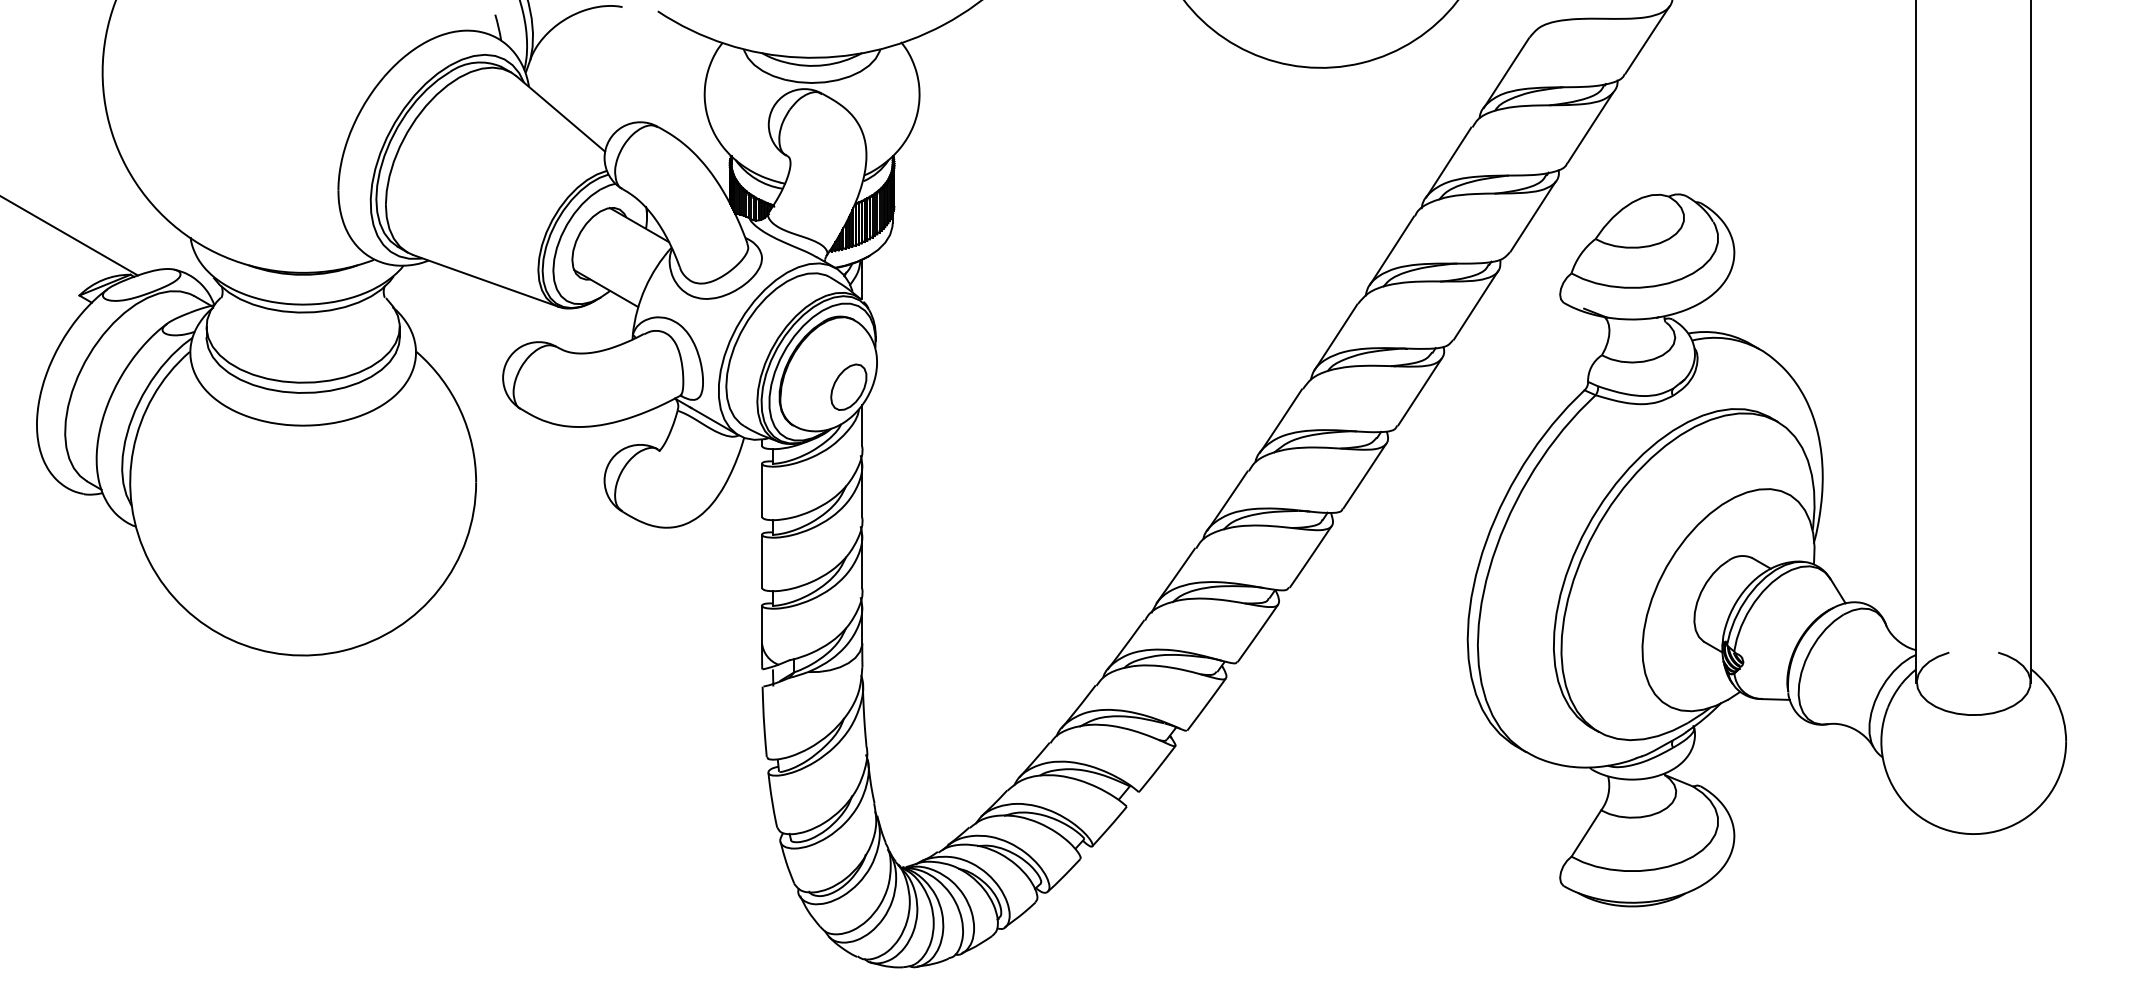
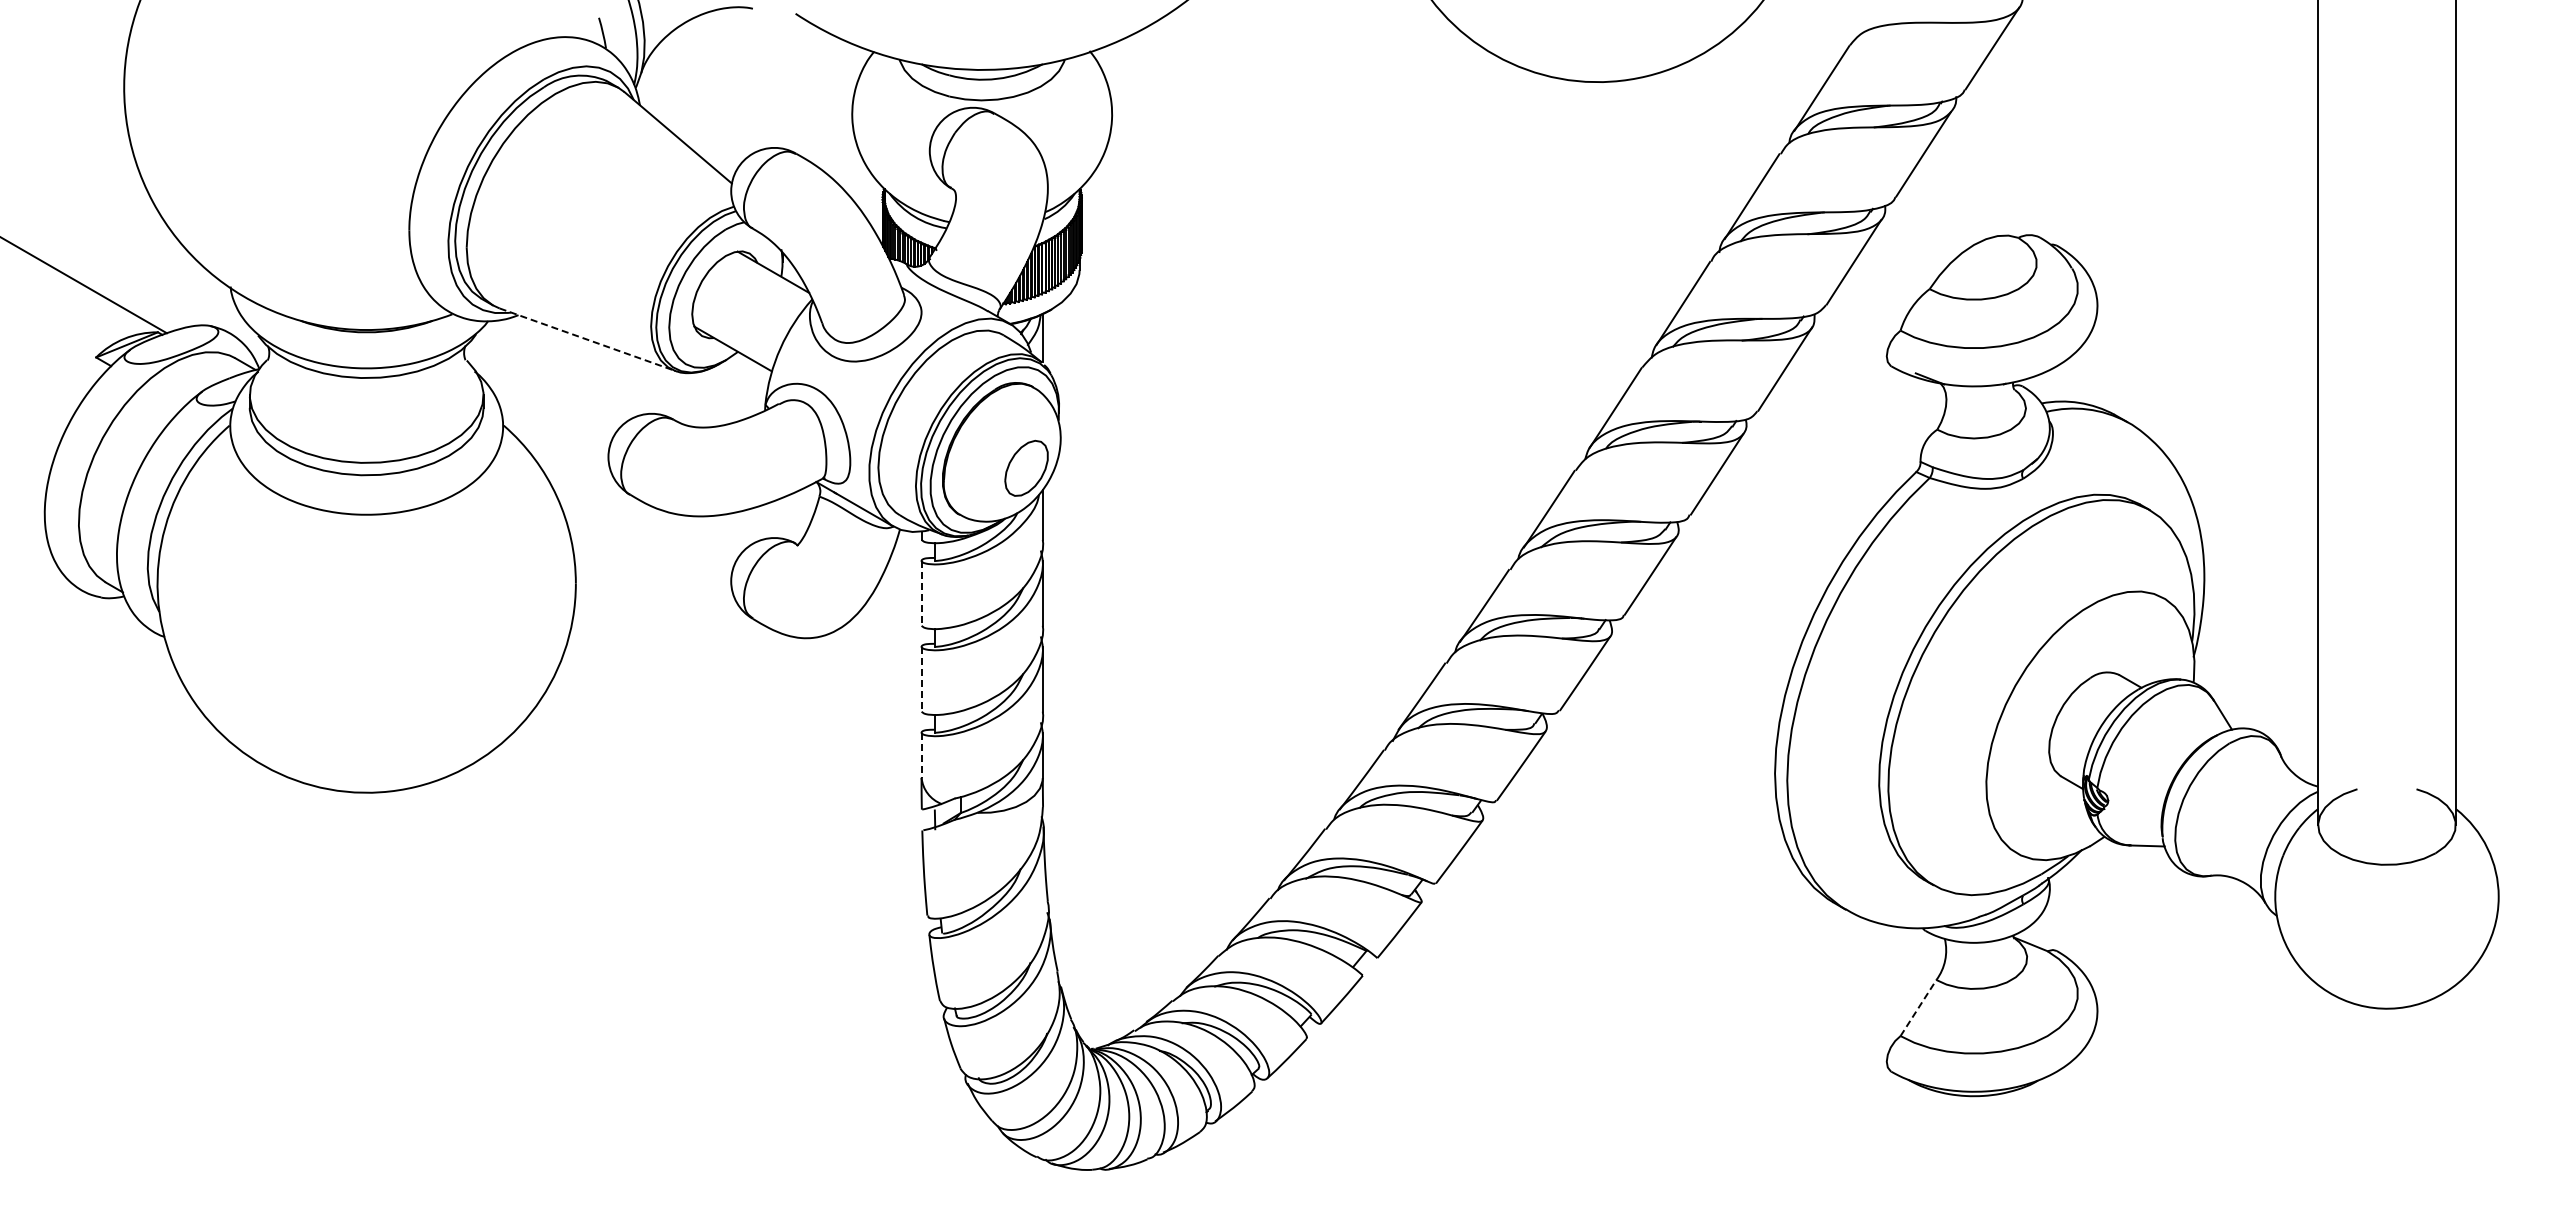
line: (485, 280) -> (587, 339), solid -> dashed
line: (761, 490) -> (921, 593), solid -> dashed
line: (761, 561) -> (921, 679), solid -> dashed
line: (761, 624) -> (921, 755), solid -> dashed
line: (1586, 833) -> (1918, 1007), solid -> dashed

